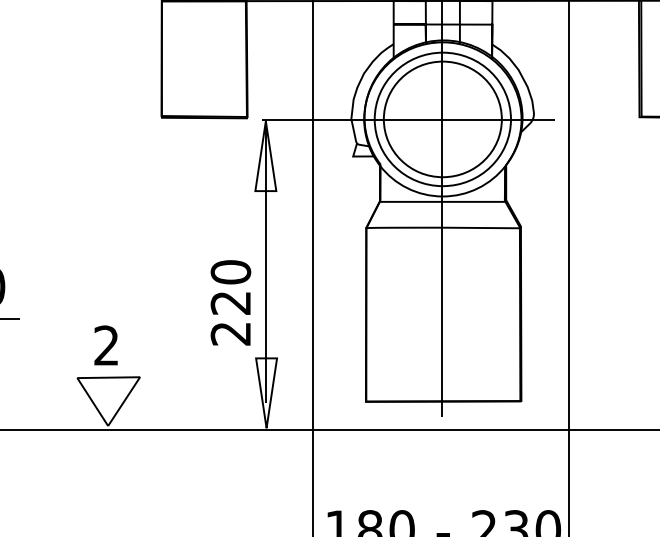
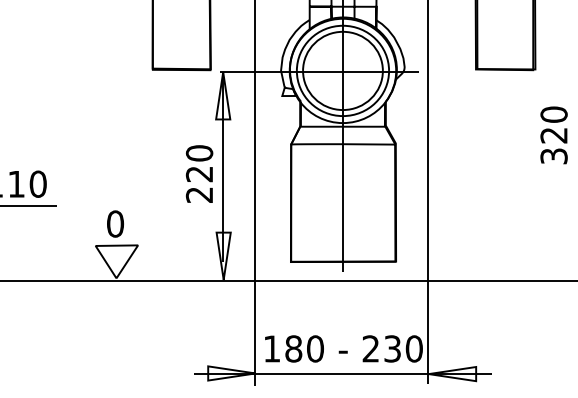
text: (230, 302) -> (199, 173), moved
text: (106, 344) -> (115, 223), 2 -> 0

